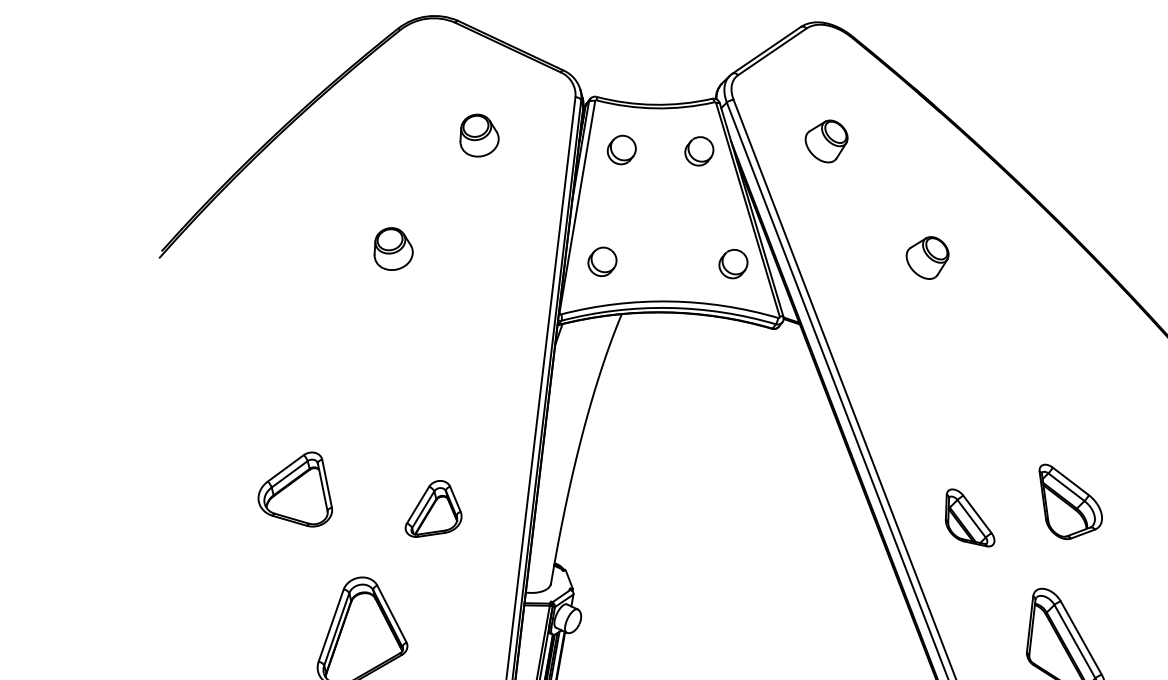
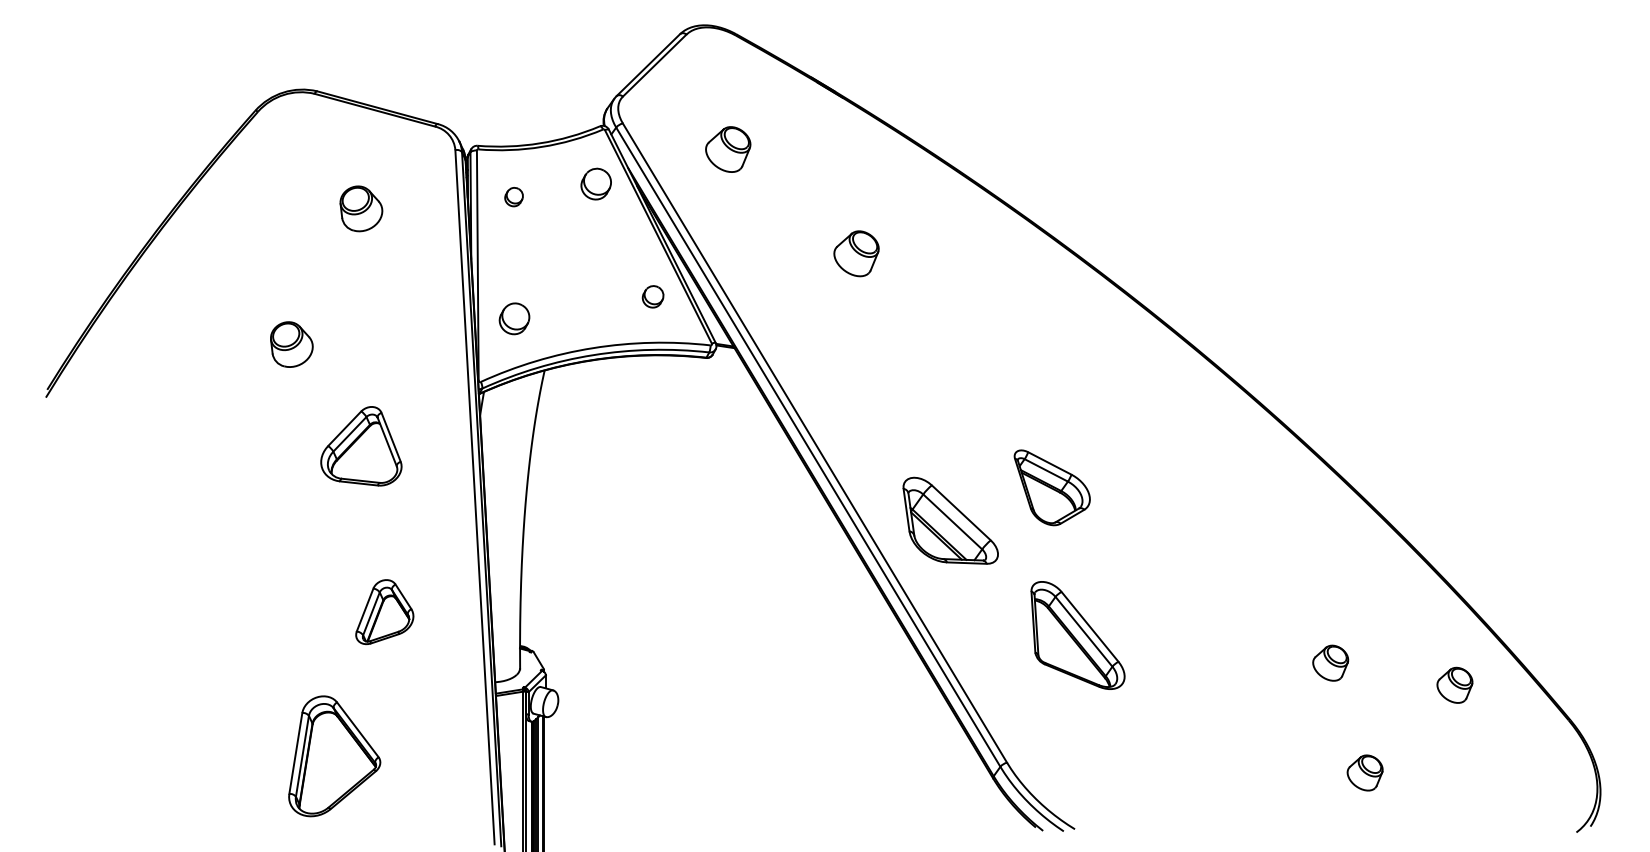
part: (621, 149) -> (513, 196), size x0.6
part: (732, 263) -> (652, 296), size x0.7
part: (298, 487) -> (361, 446), moved
part: (970, 517) -> (950, 520), size x1.6

